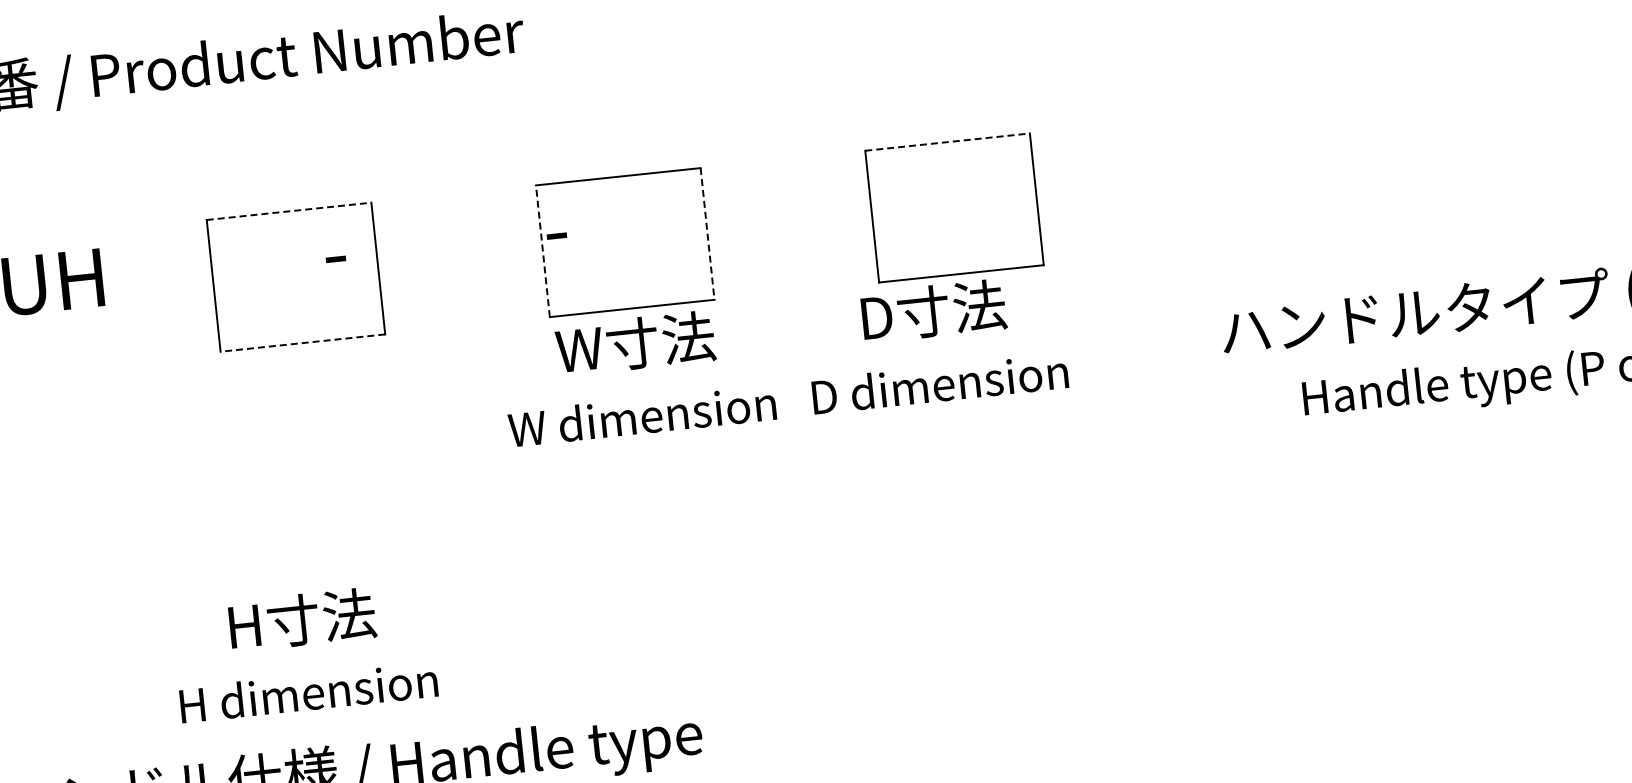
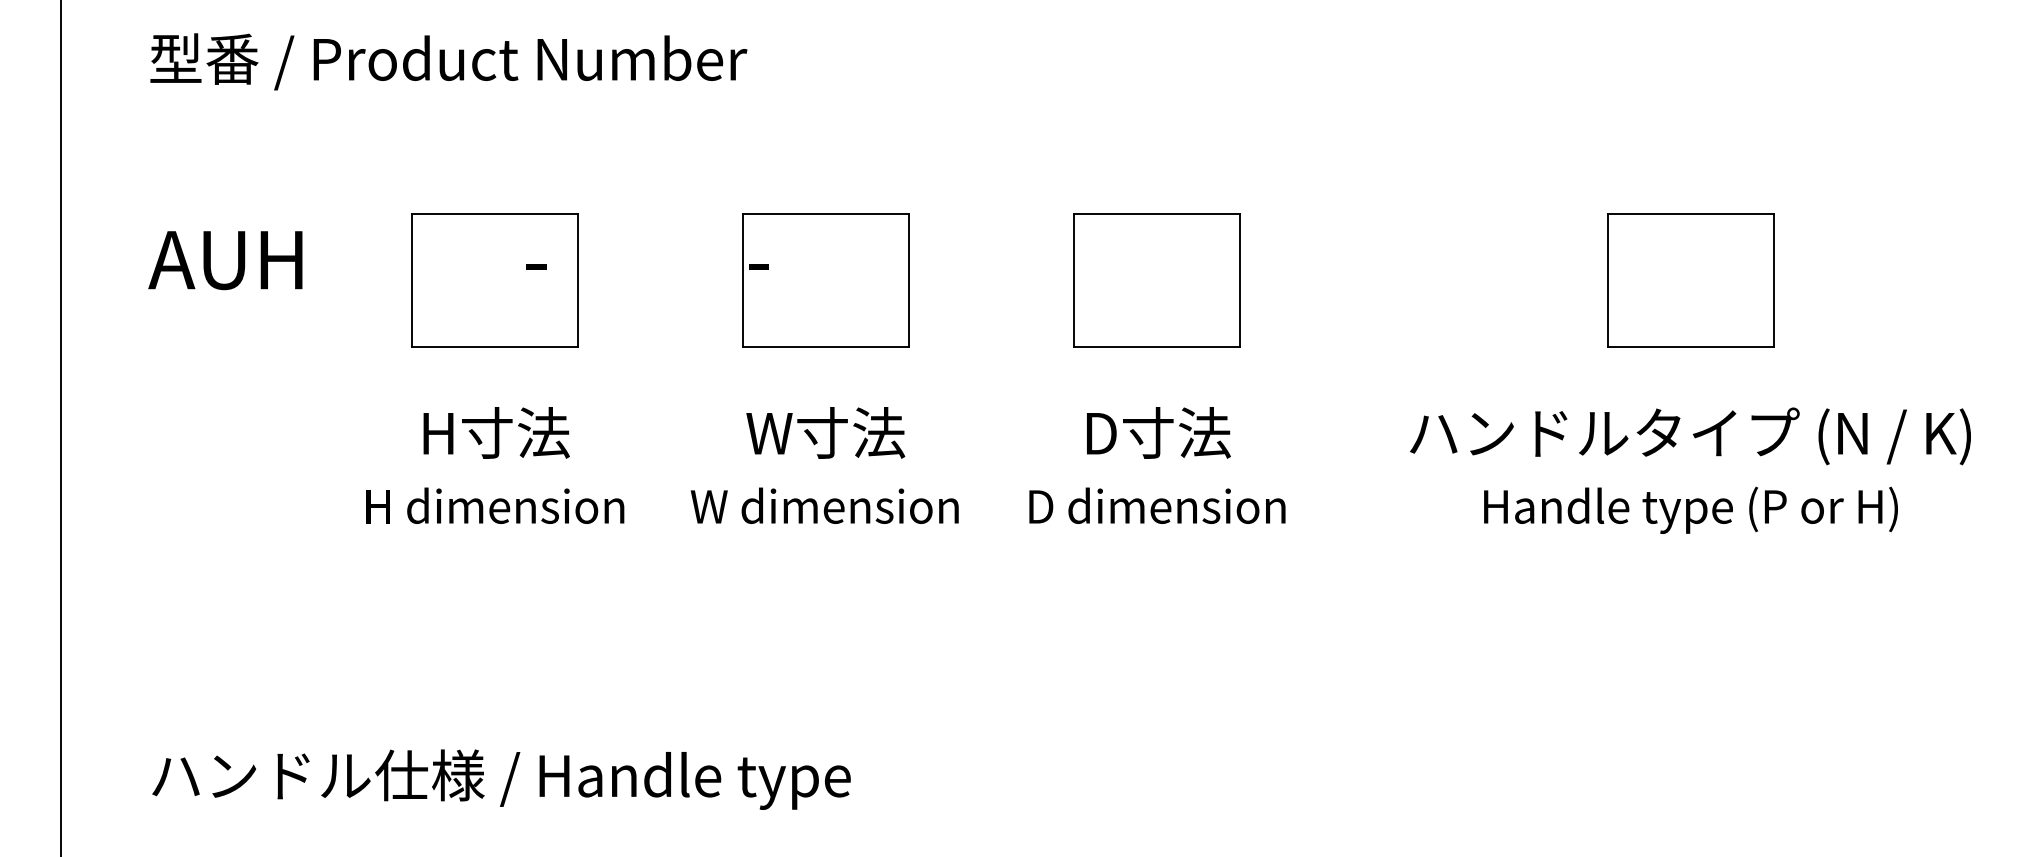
line: (948, 142) -> (1157, 214), dashed -> solid
part: (1484, 152) -> (1690, 280), added
line: (288, 211) -> (494, 214), dashed -> solid
line: (707, 234) -> (908, 281), dashed -> solid
line: (543, 251) -> (743, 280), dashed -> solid
line: (302, 342) -> (494, 346), dashed -> solid
text: (935, 343) -> (1157, 465), moved
text: (637, 375) -> (824, 465), moved
text: (304, 652) -> (495, 465), moved

